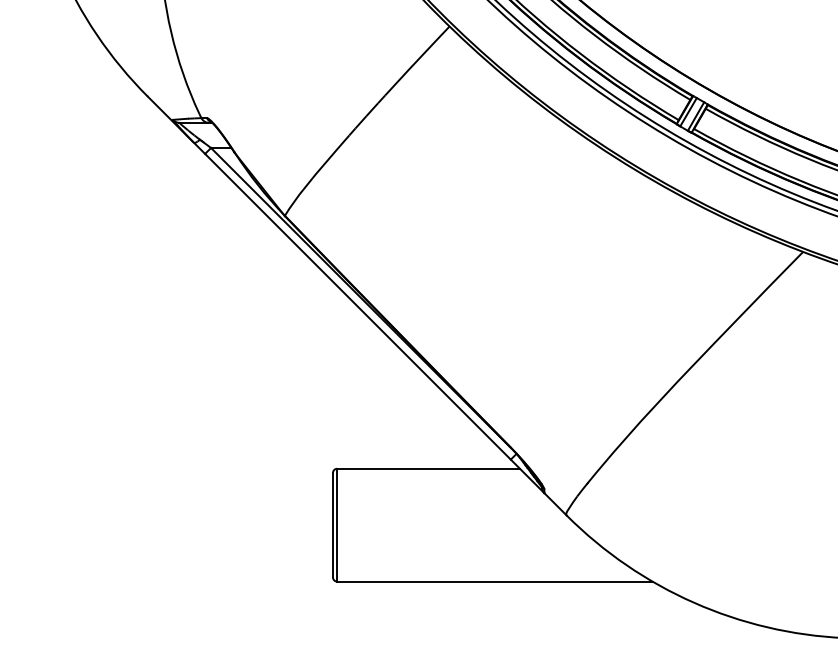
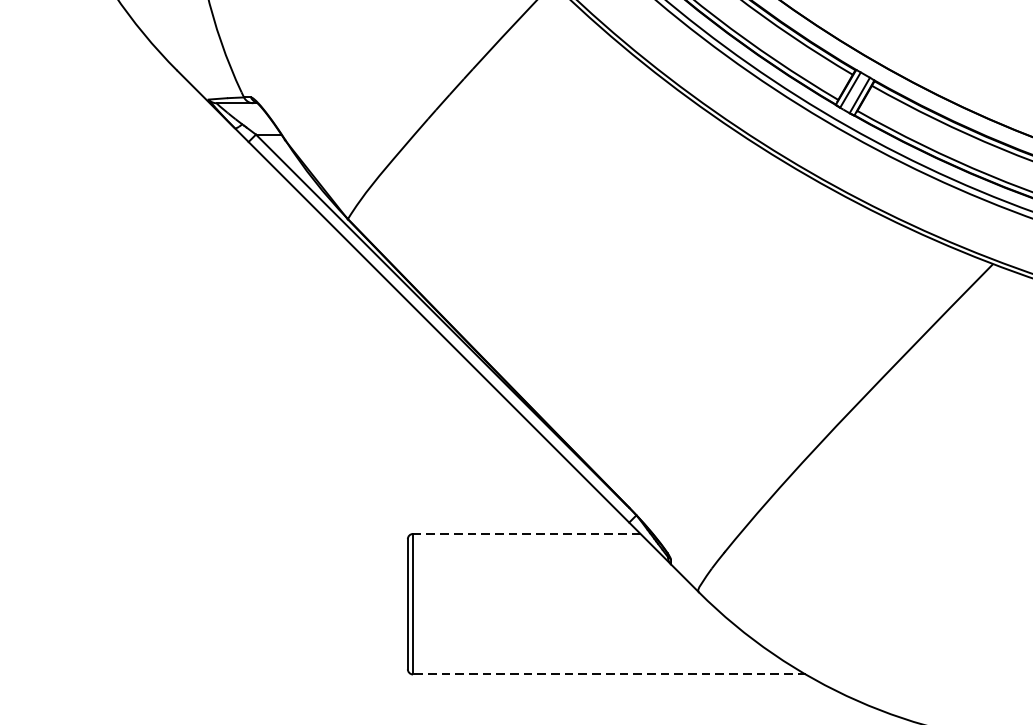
line: (428, 468) -> (526, 533), solid -> dashed
line: (495, 581) -> (610, 674), solid -> dashed

